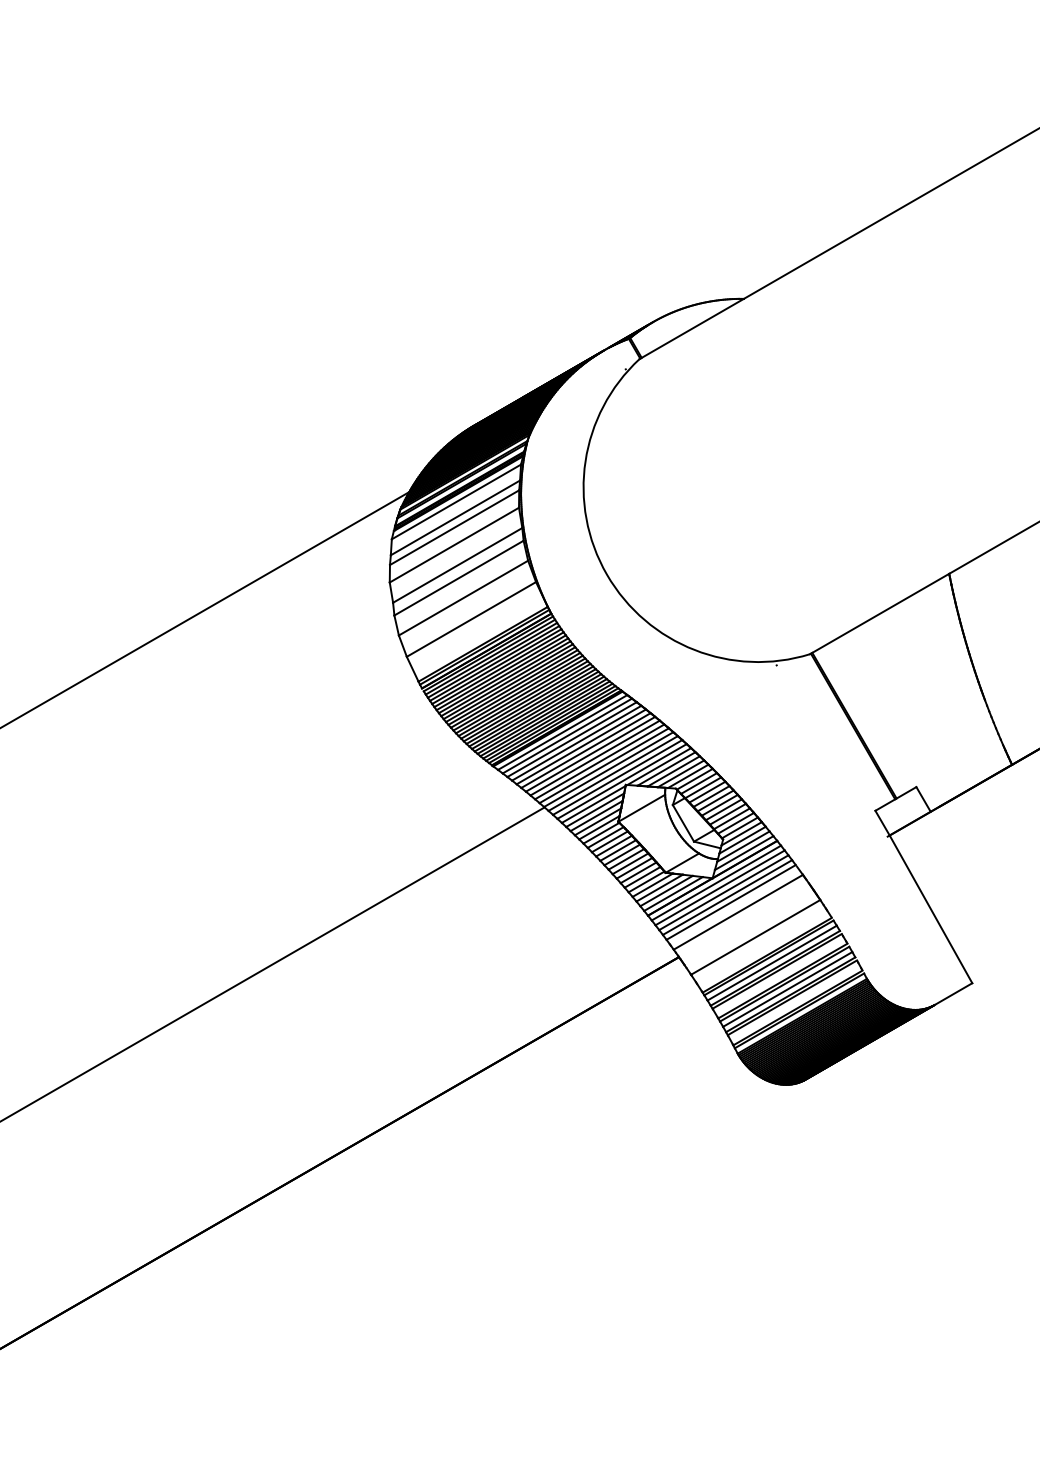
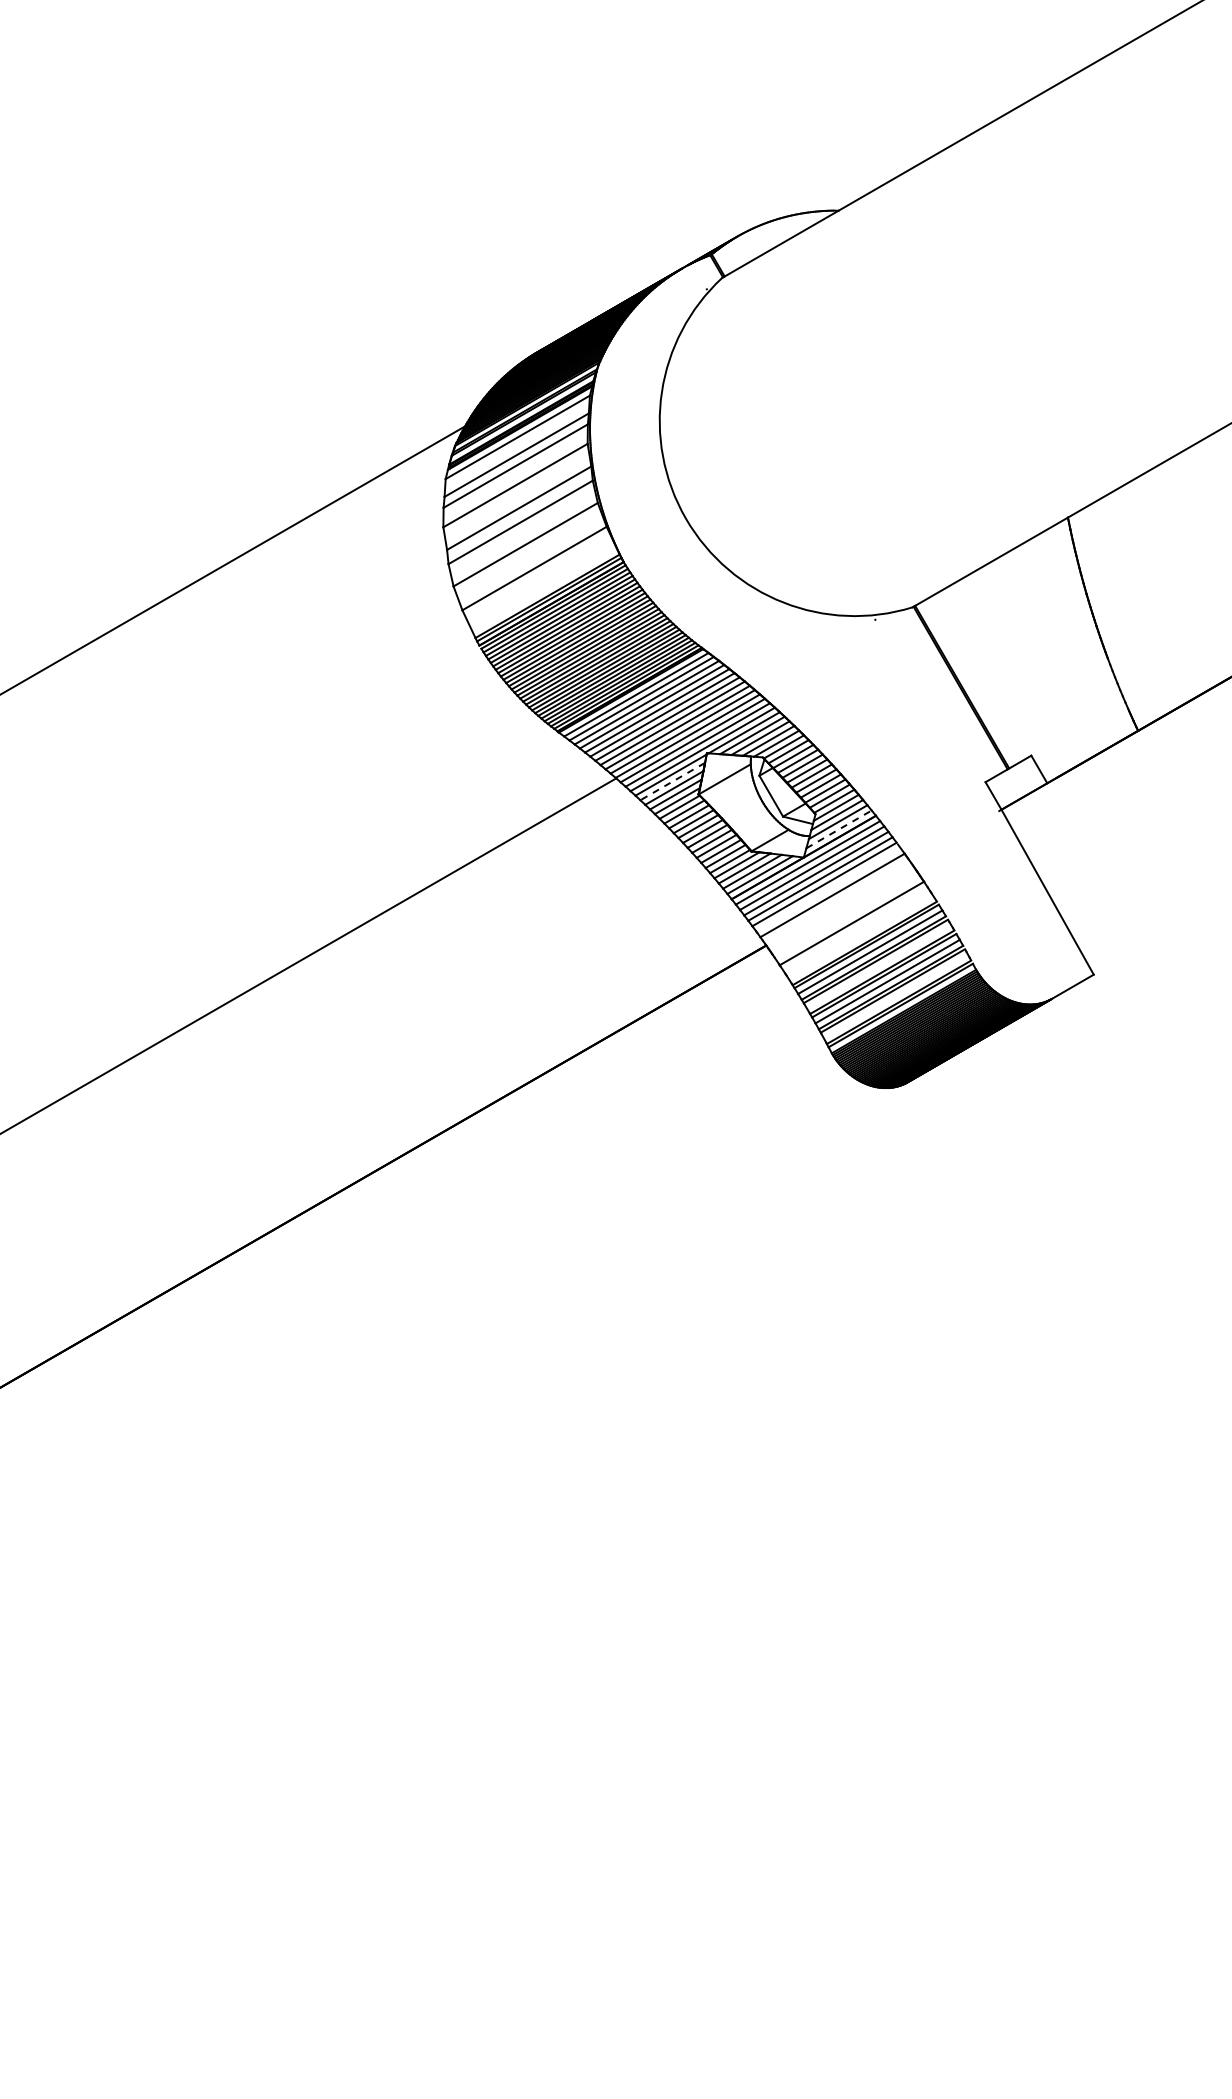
line: (594, 810) -> (672, 781), solid -> dashed
line: (744, 853) -> (839, 829), solid -> dashed

